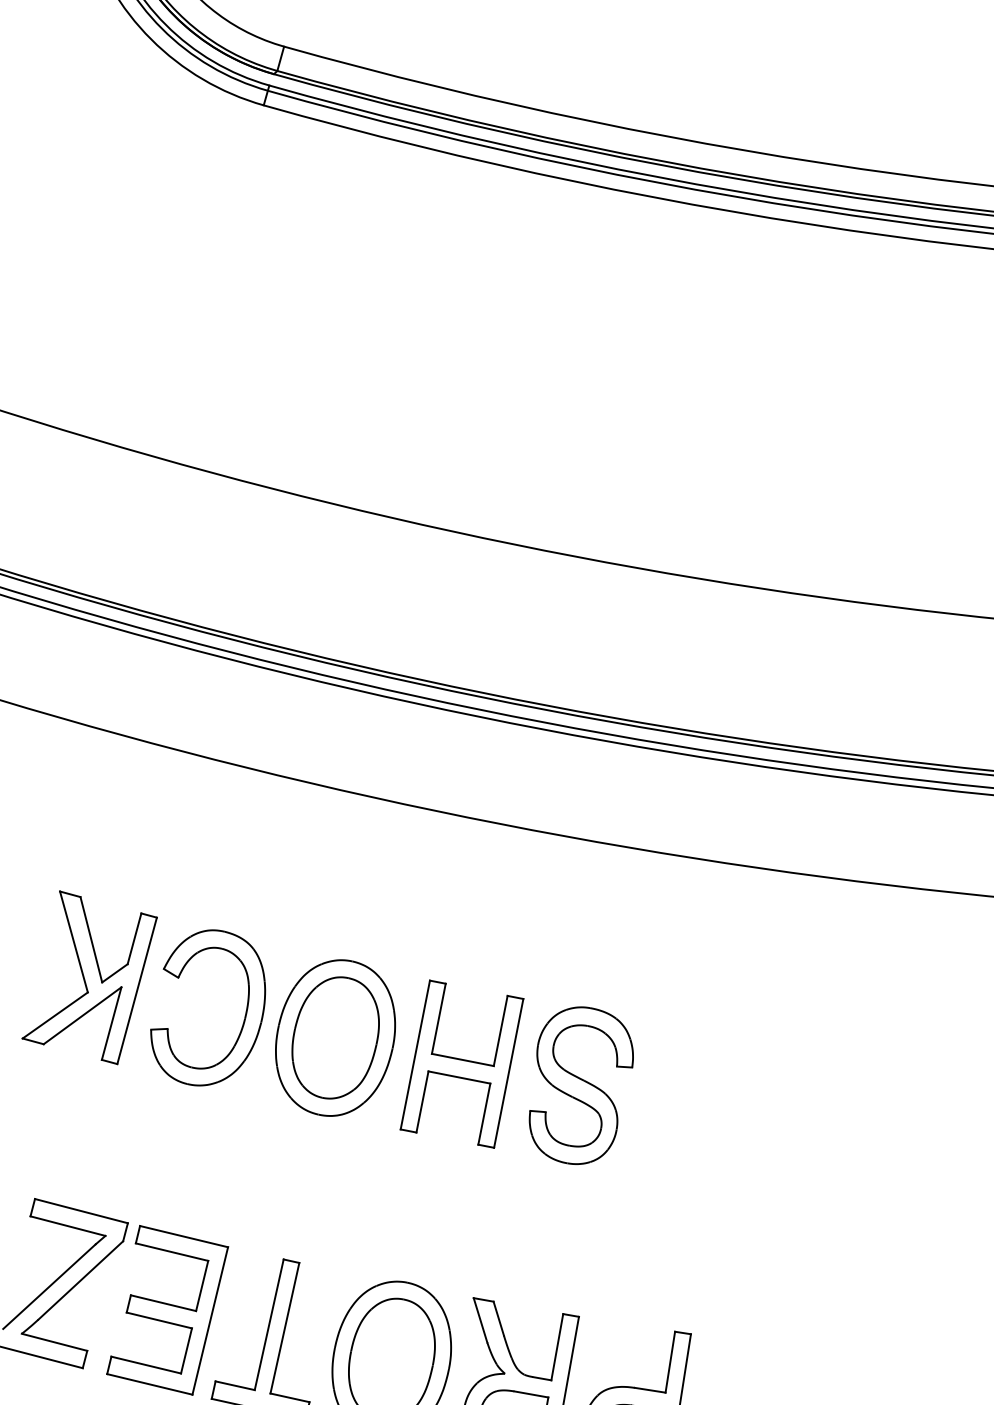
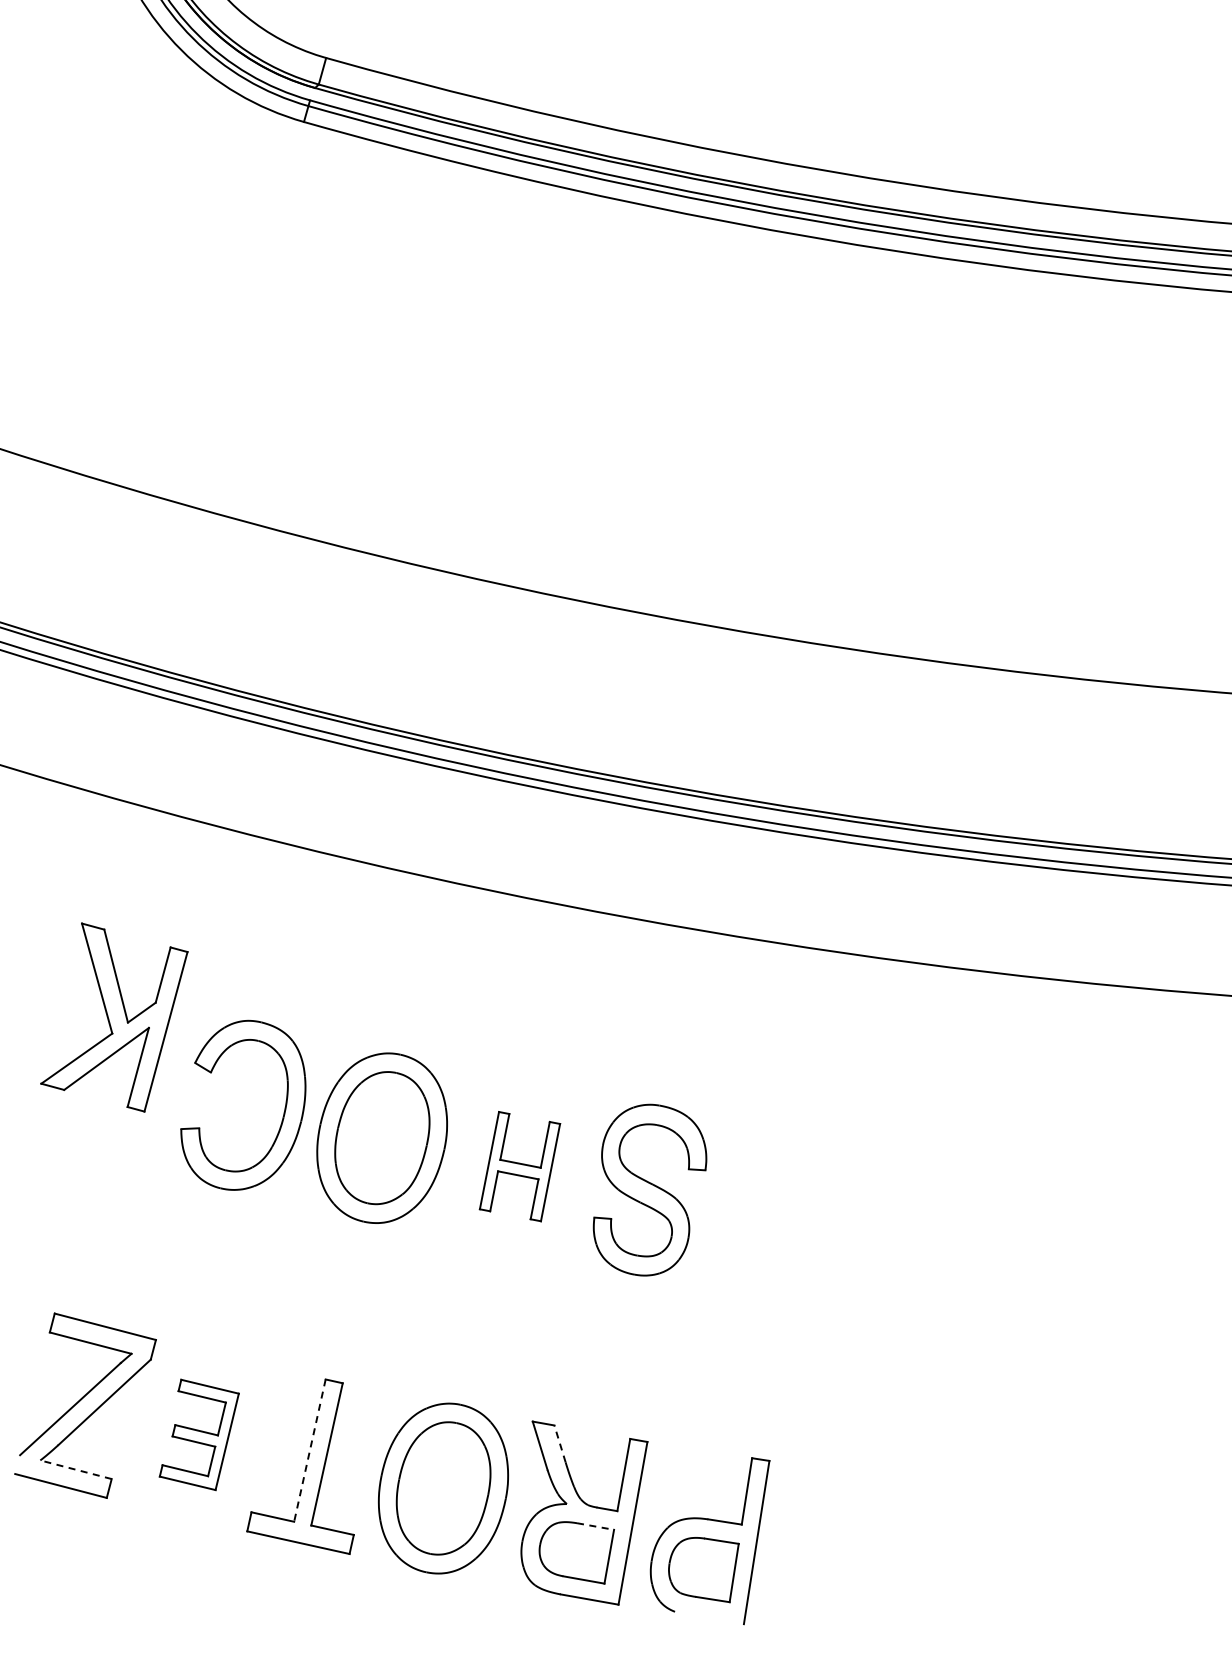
part: (89, 977) -> (114, 1017), moved
part: (461, 1064) -> (519, 1166), size x0.6
part: (167, 1309) -> (199, 1434), size x0.6
line: (498, 1318) -> (559, 1443), solid -> dashed
line: (268, 1324) -> (309, 1450), solid -> dashed
line: (54, 1342) -> (76, 1469), solid -> dashed
line: (531, 1394) -> (595, 1526), solid -> dashed

